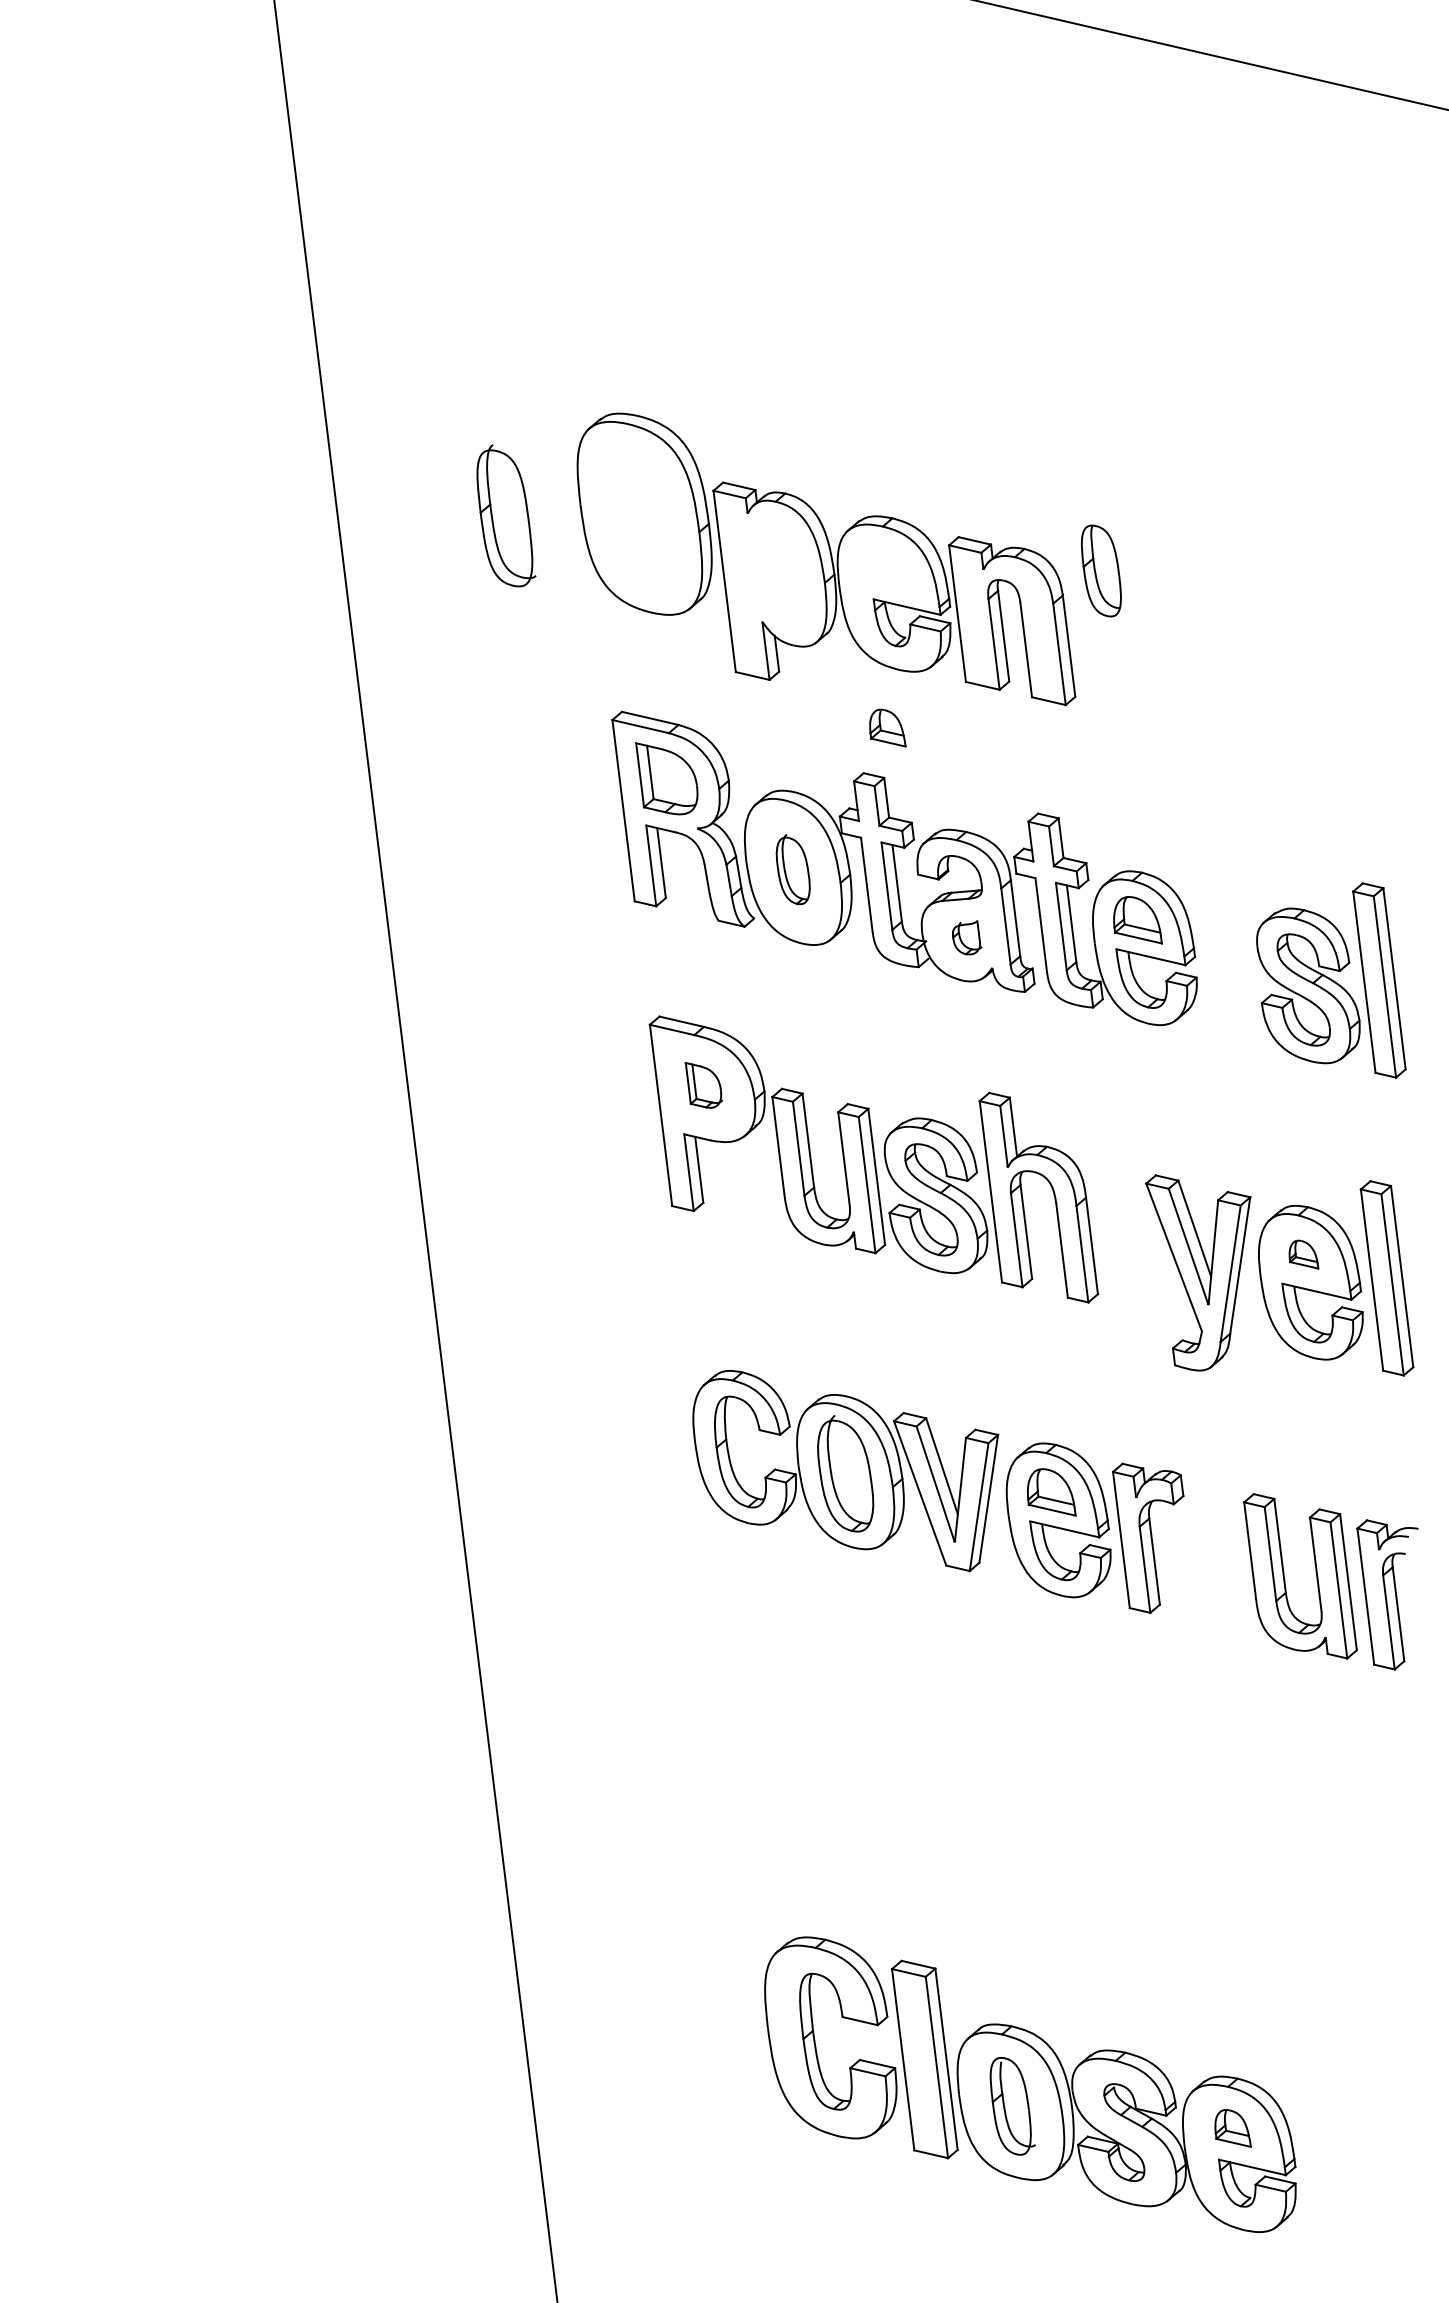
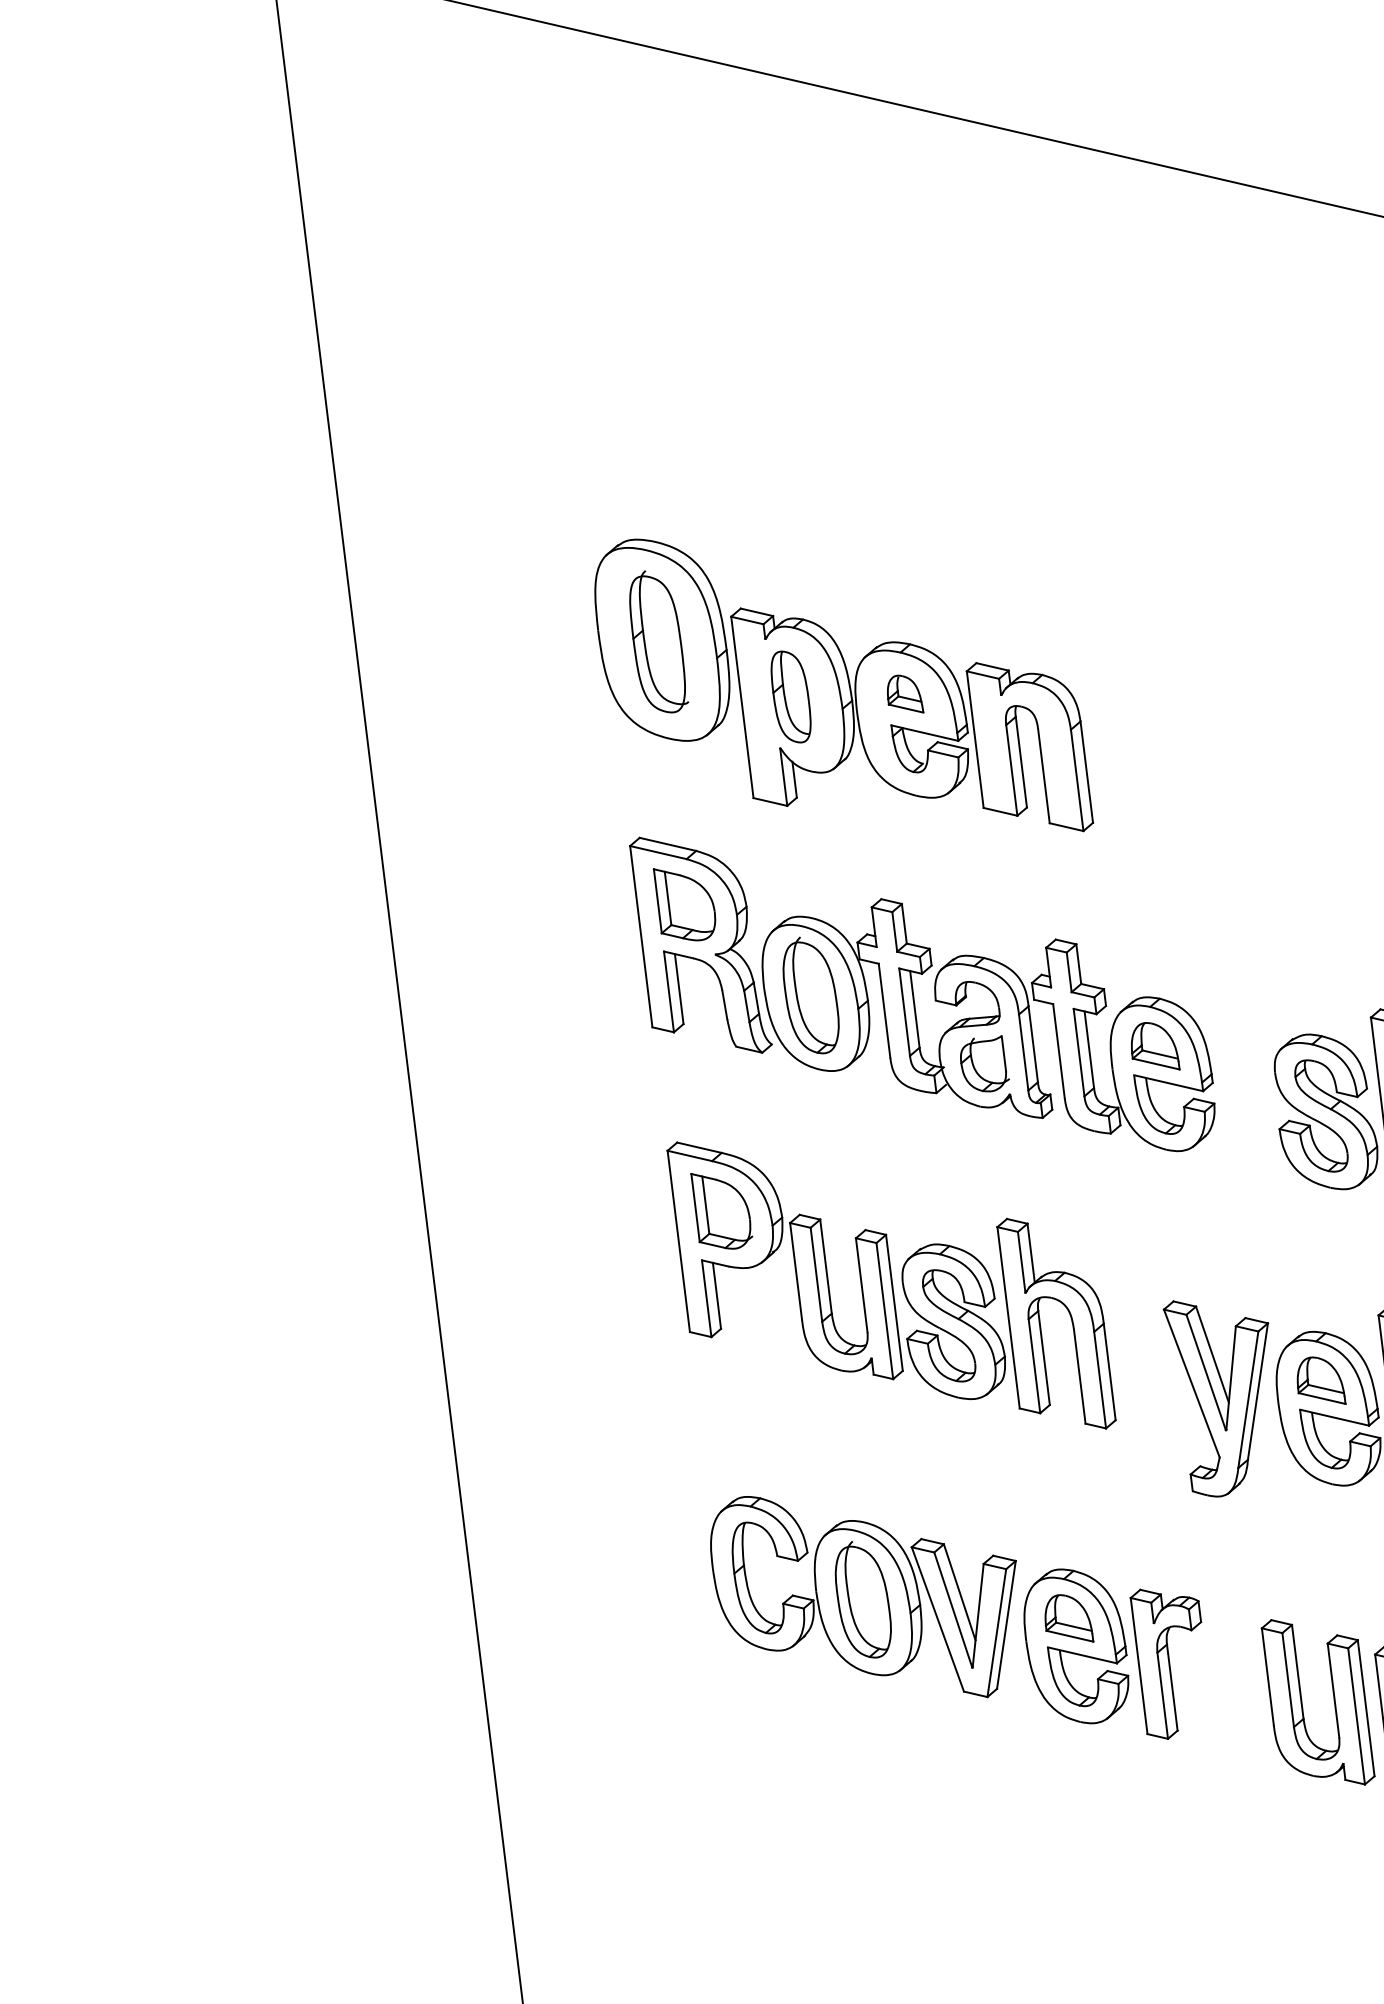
part: (506, 515) -> (659, 641), moved
part: (1101, 570) -> (791, 696), moved
part: (887, 727) -> (905, 693), moved
part: (792, 869) -> (810, 995), size x1.67
part: (967, 937) -> (985, 1063), size x1.67
part: (703, 1085) -> (721, 1211), size x1.67
part: (1303, 1254) -> (1321, 1380), size x1.67

